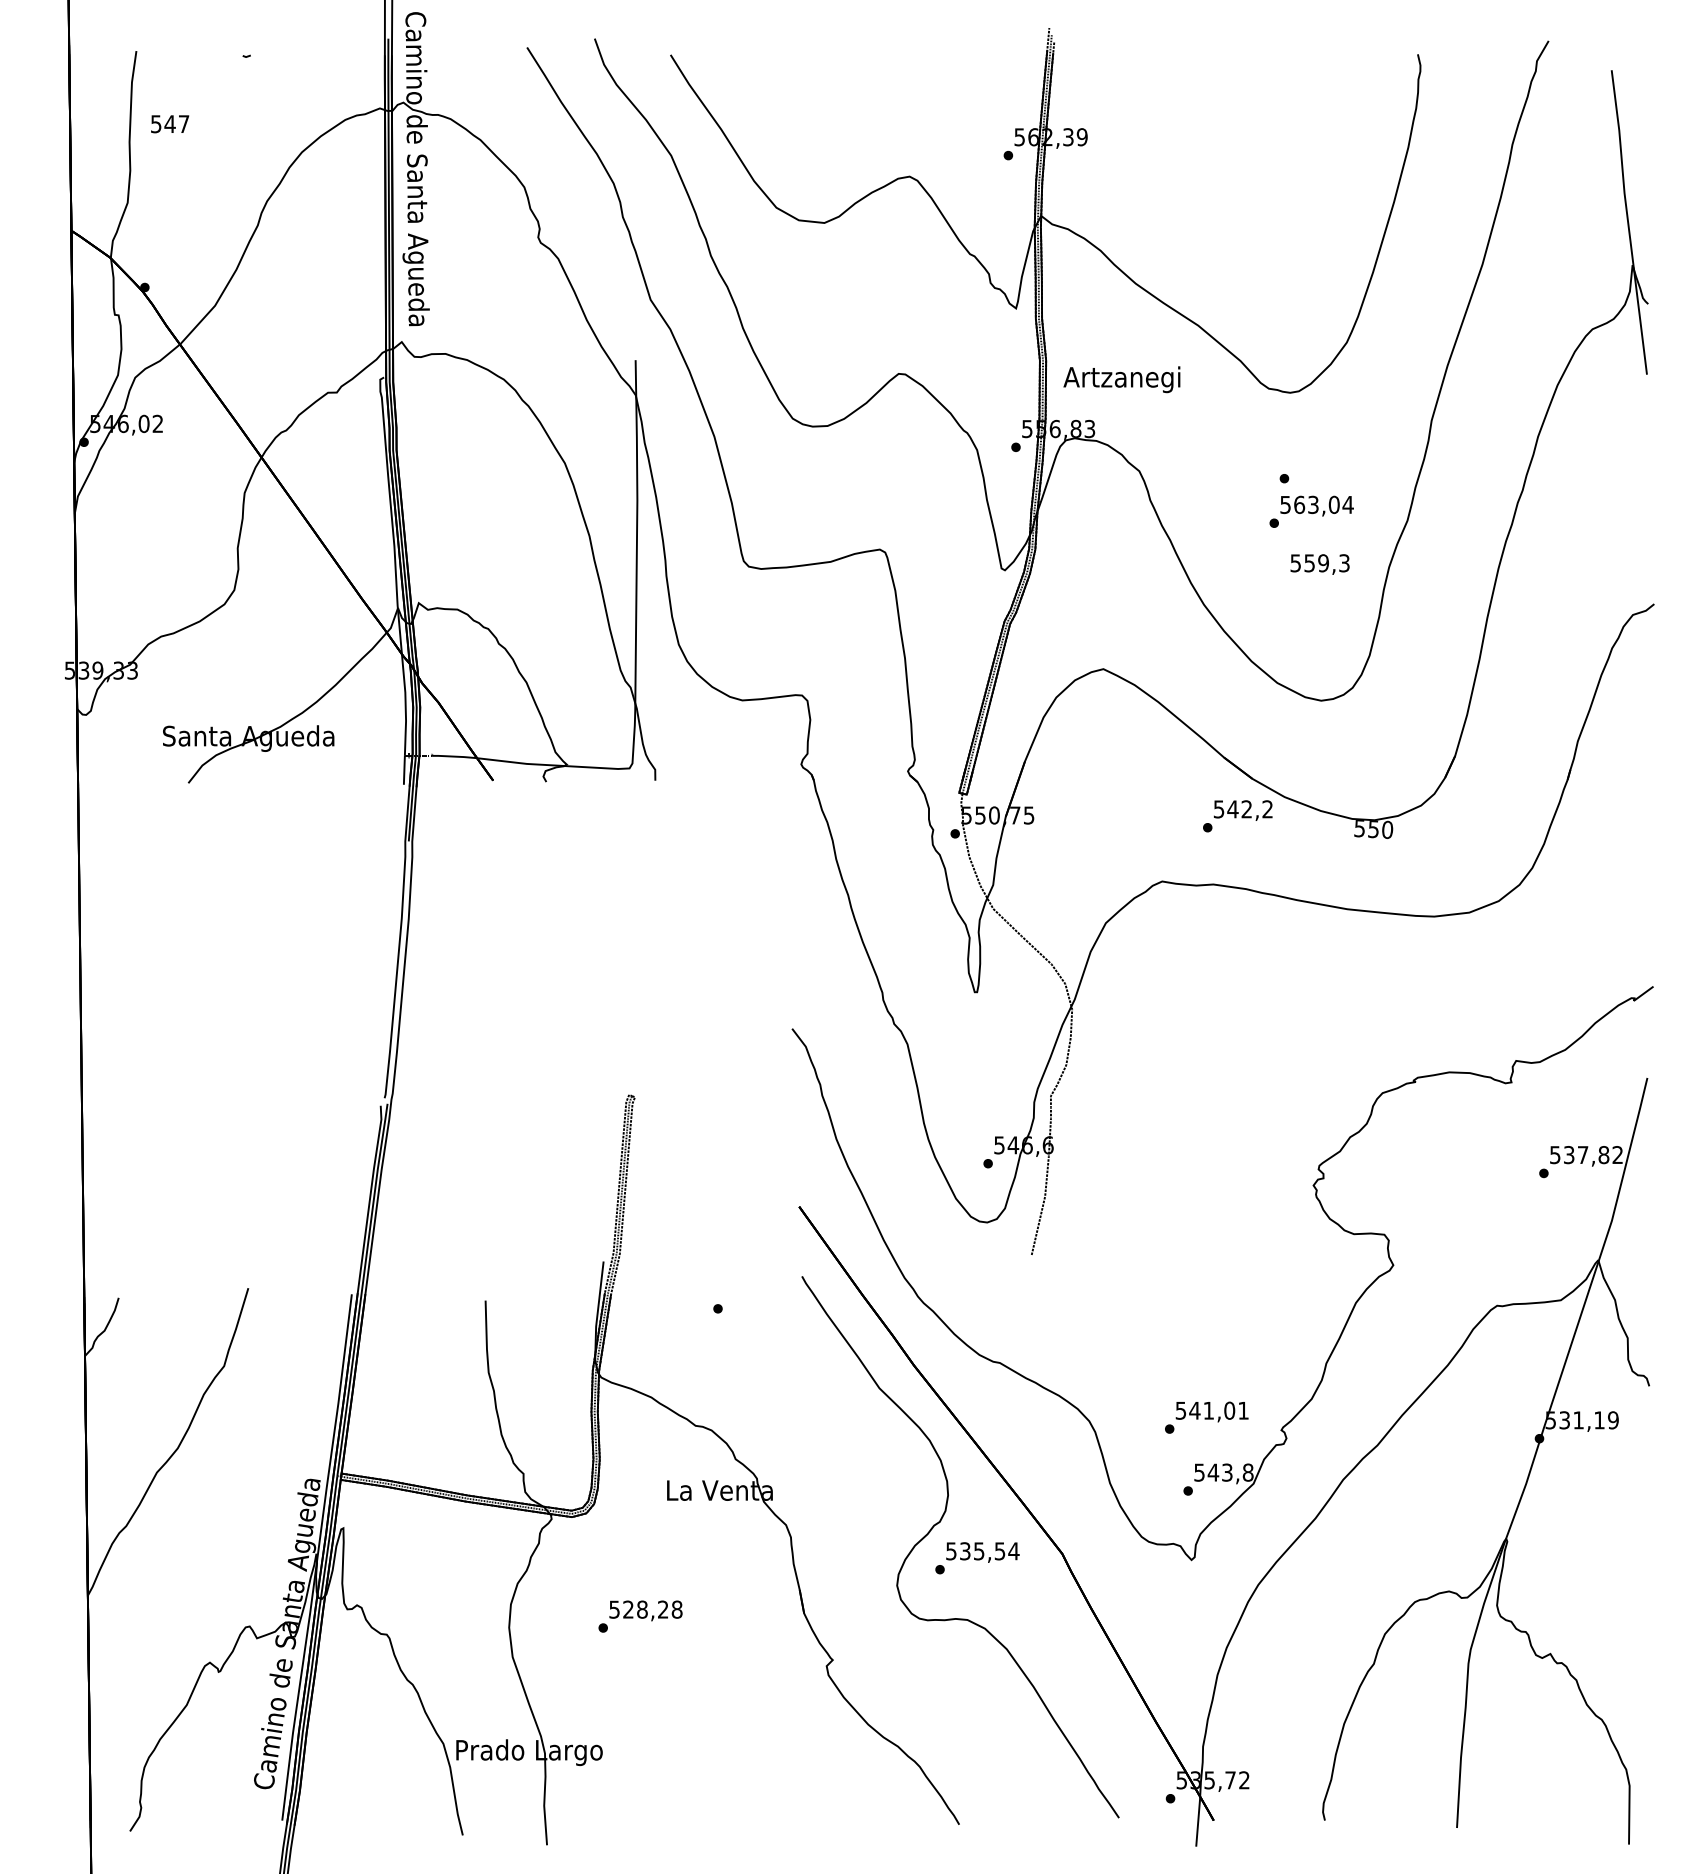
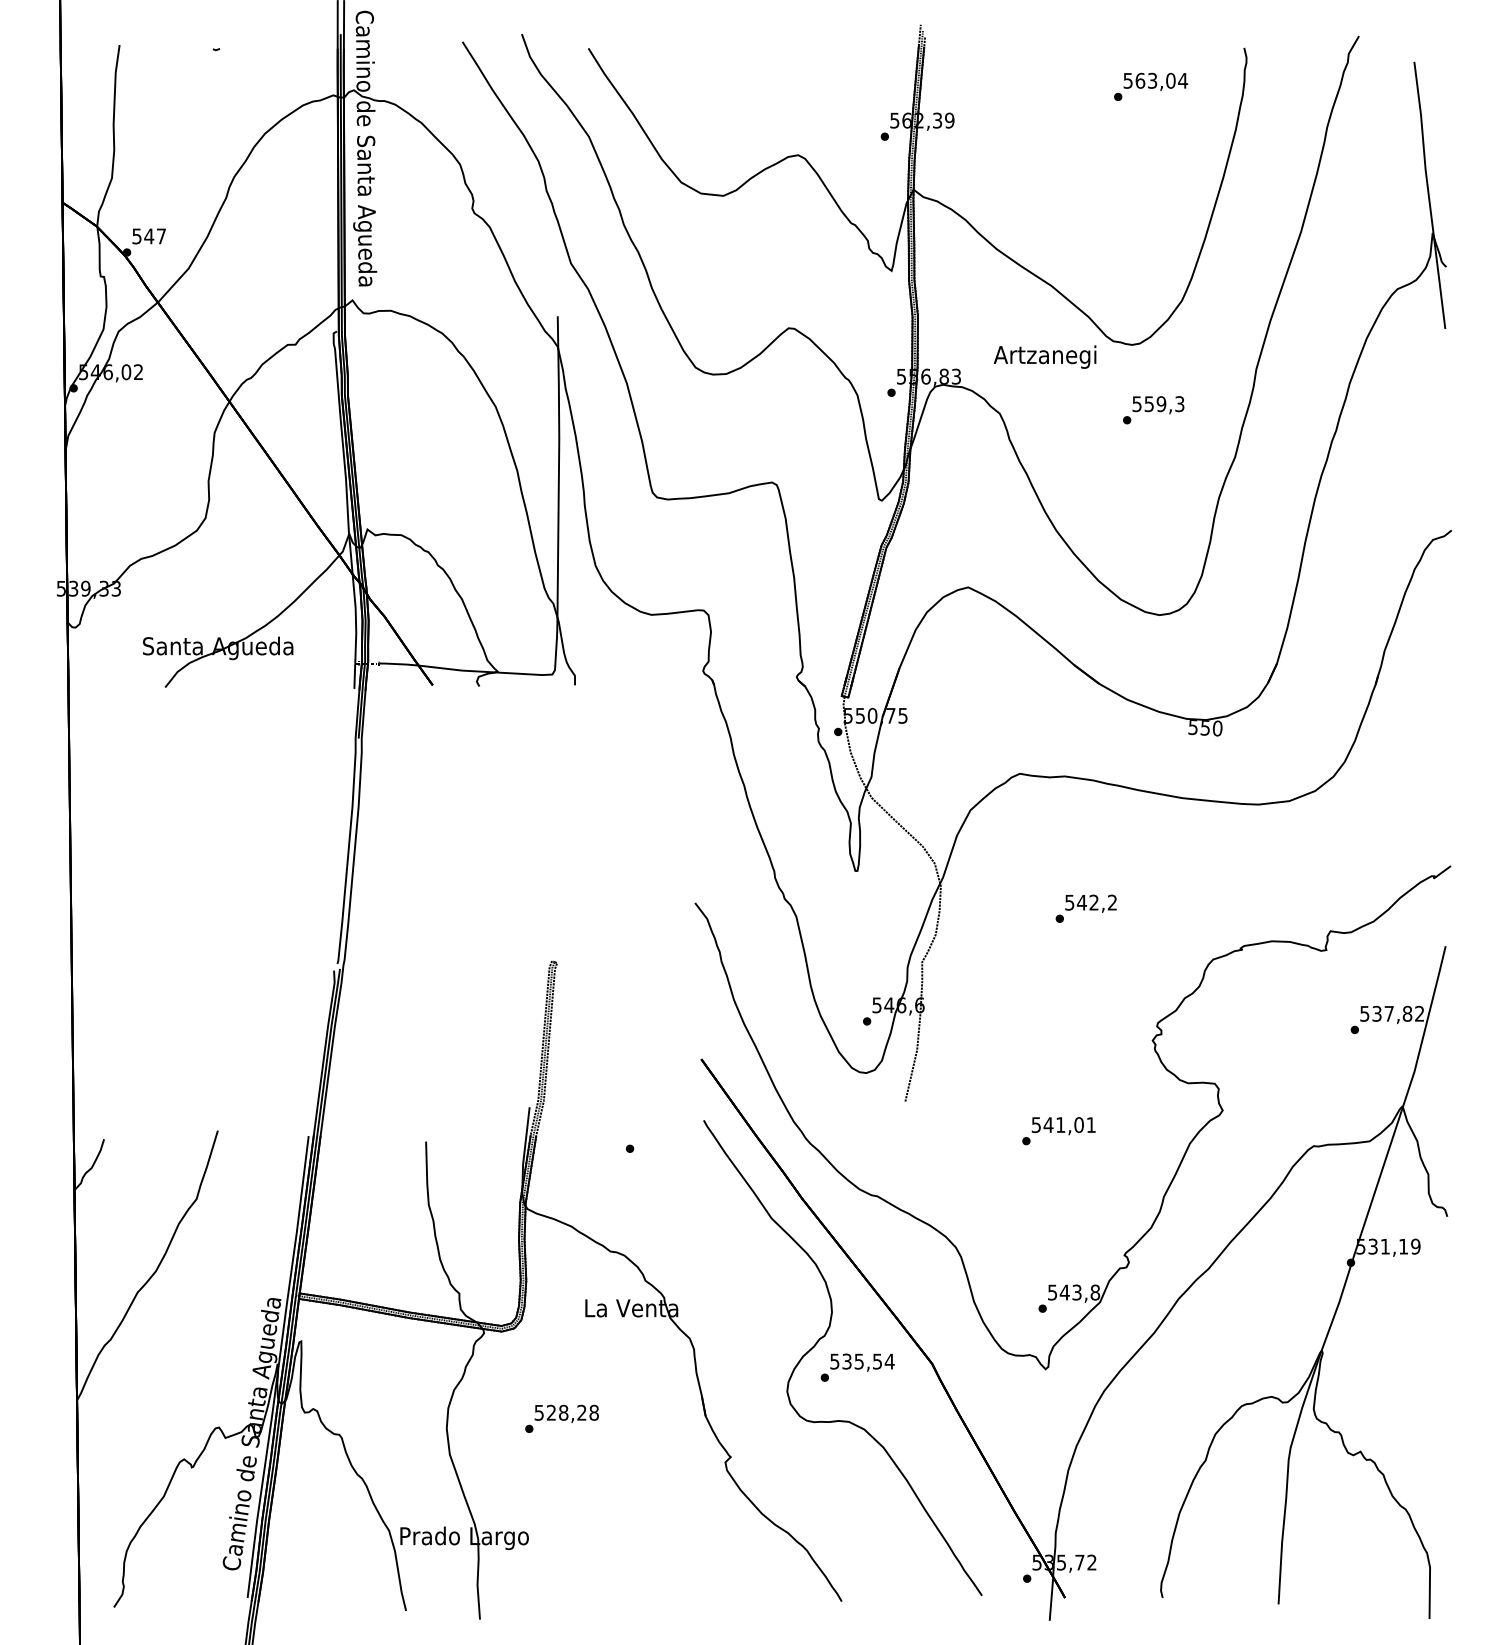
text: (170, 124) -> (149, 236), moved
text: (1121, 379) -> (1044, 356), moved
text: (1311, 511) -> (1150, 86), moved
text: (1319, 564) -> (1157, 405), moved
text: (1237, 816) -> (1085, 908), moved
text: (1206, 1417) -> (1058, 1130), moved

